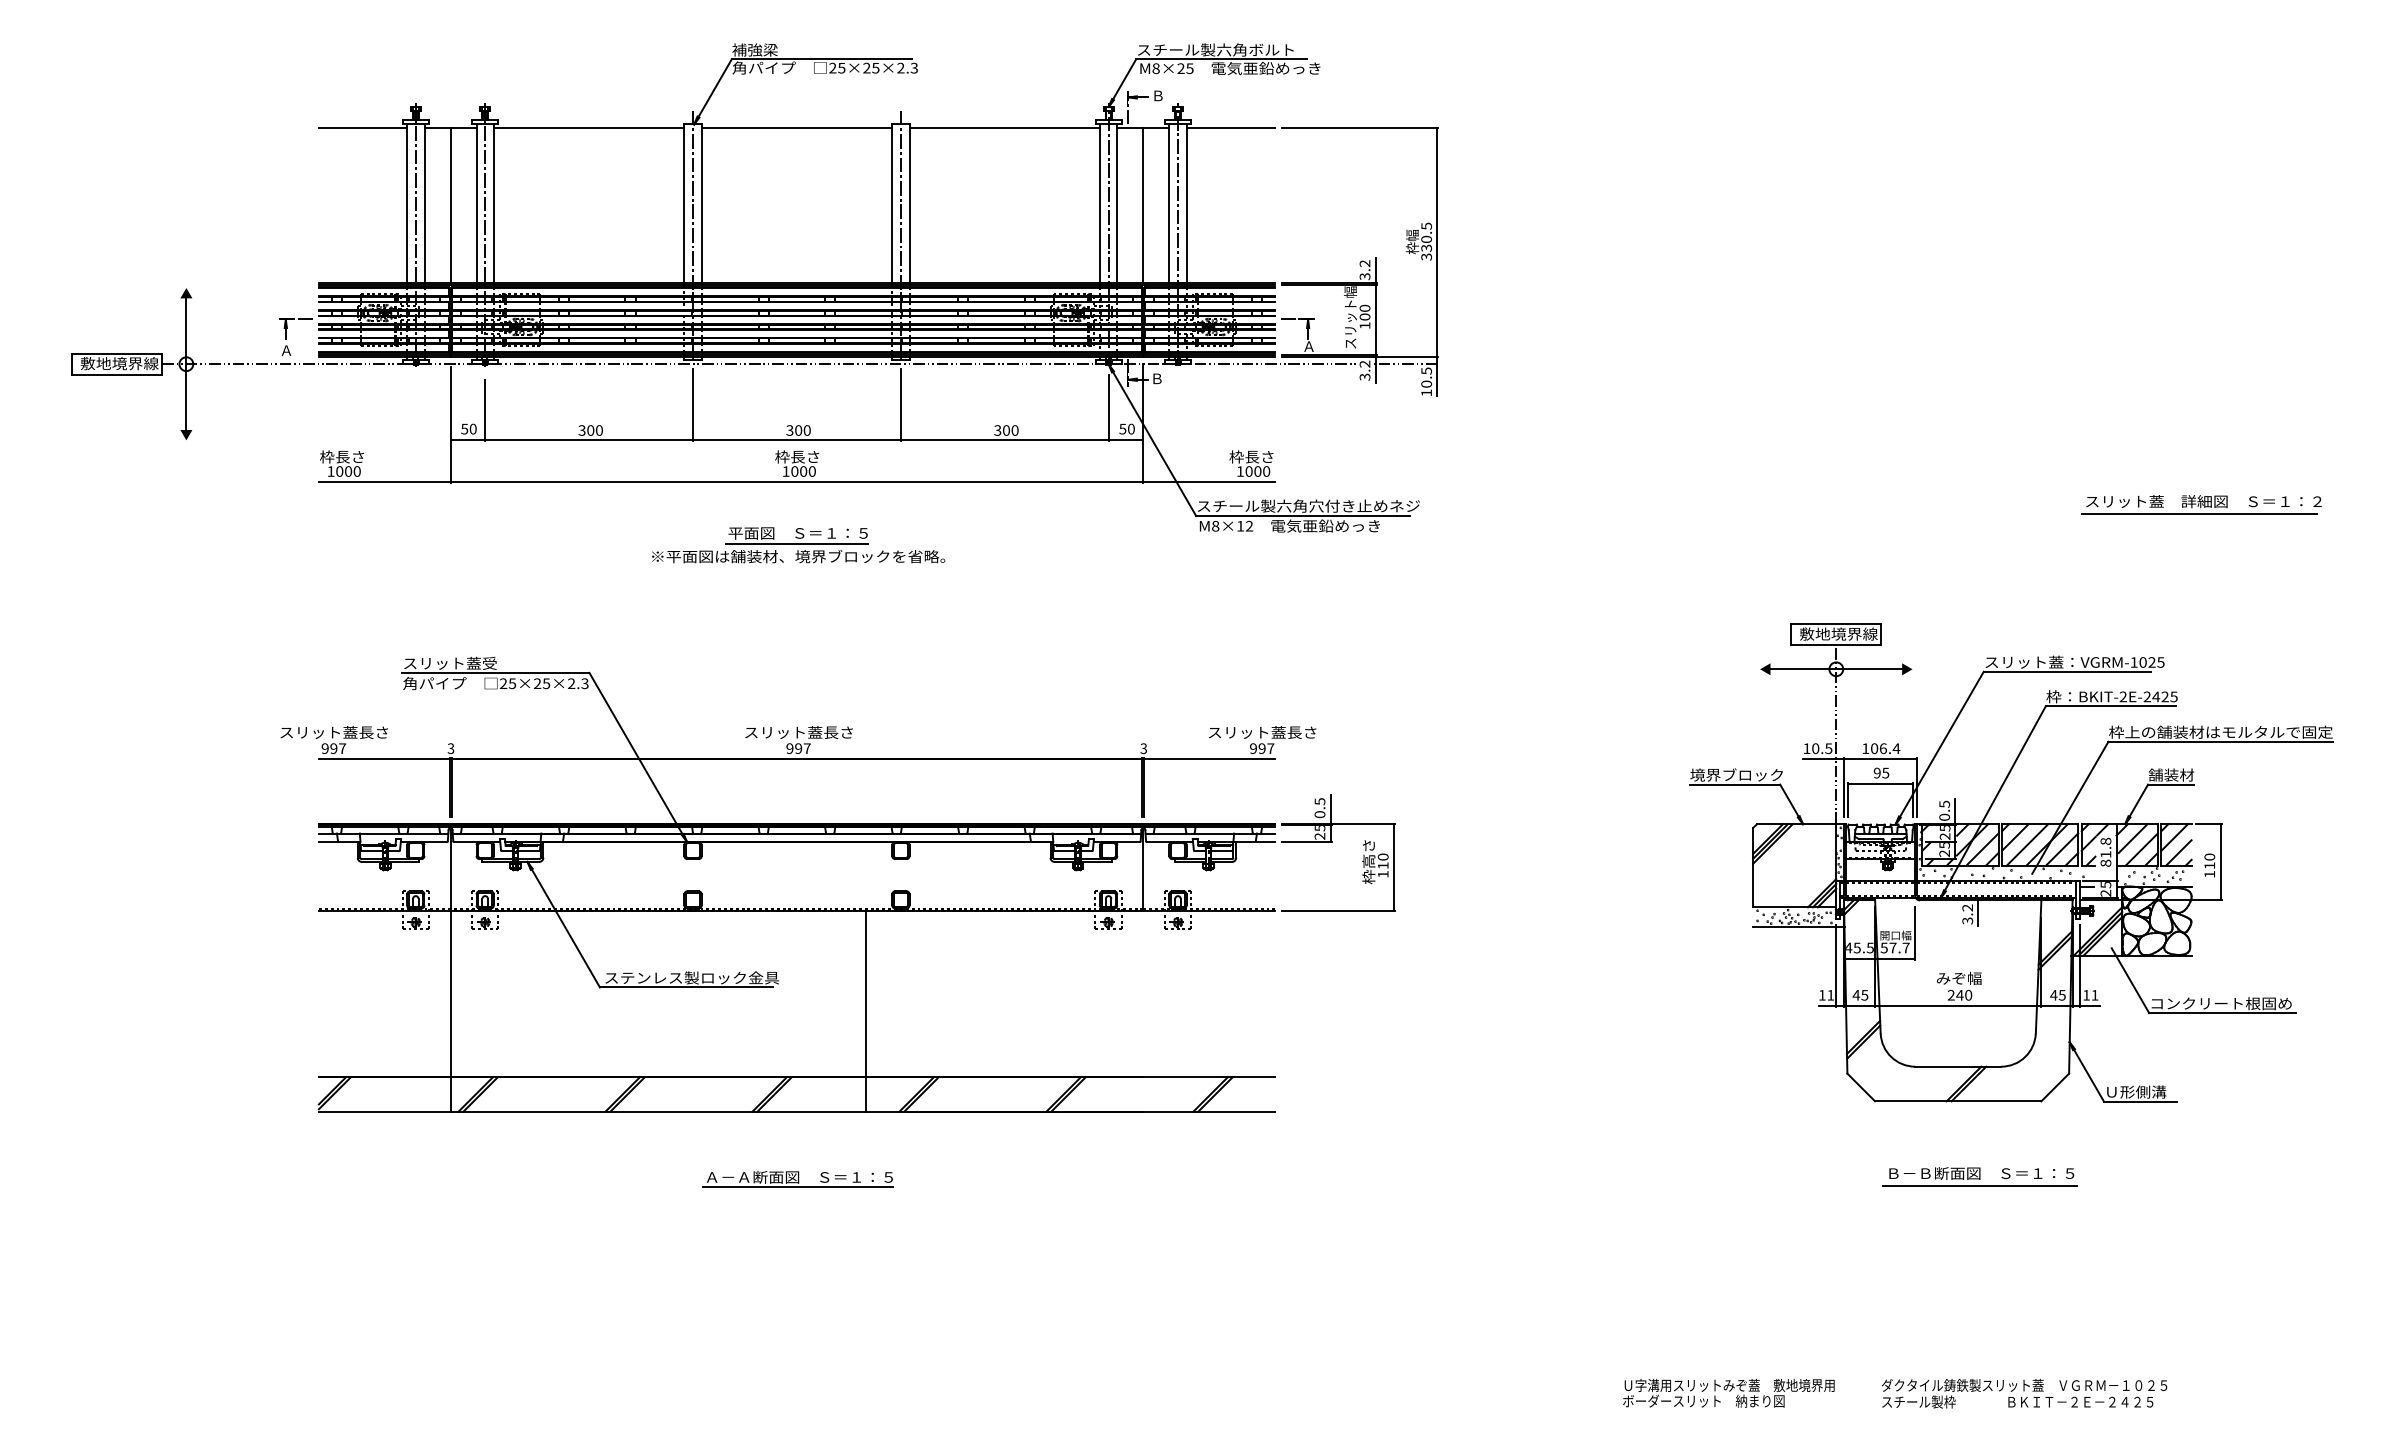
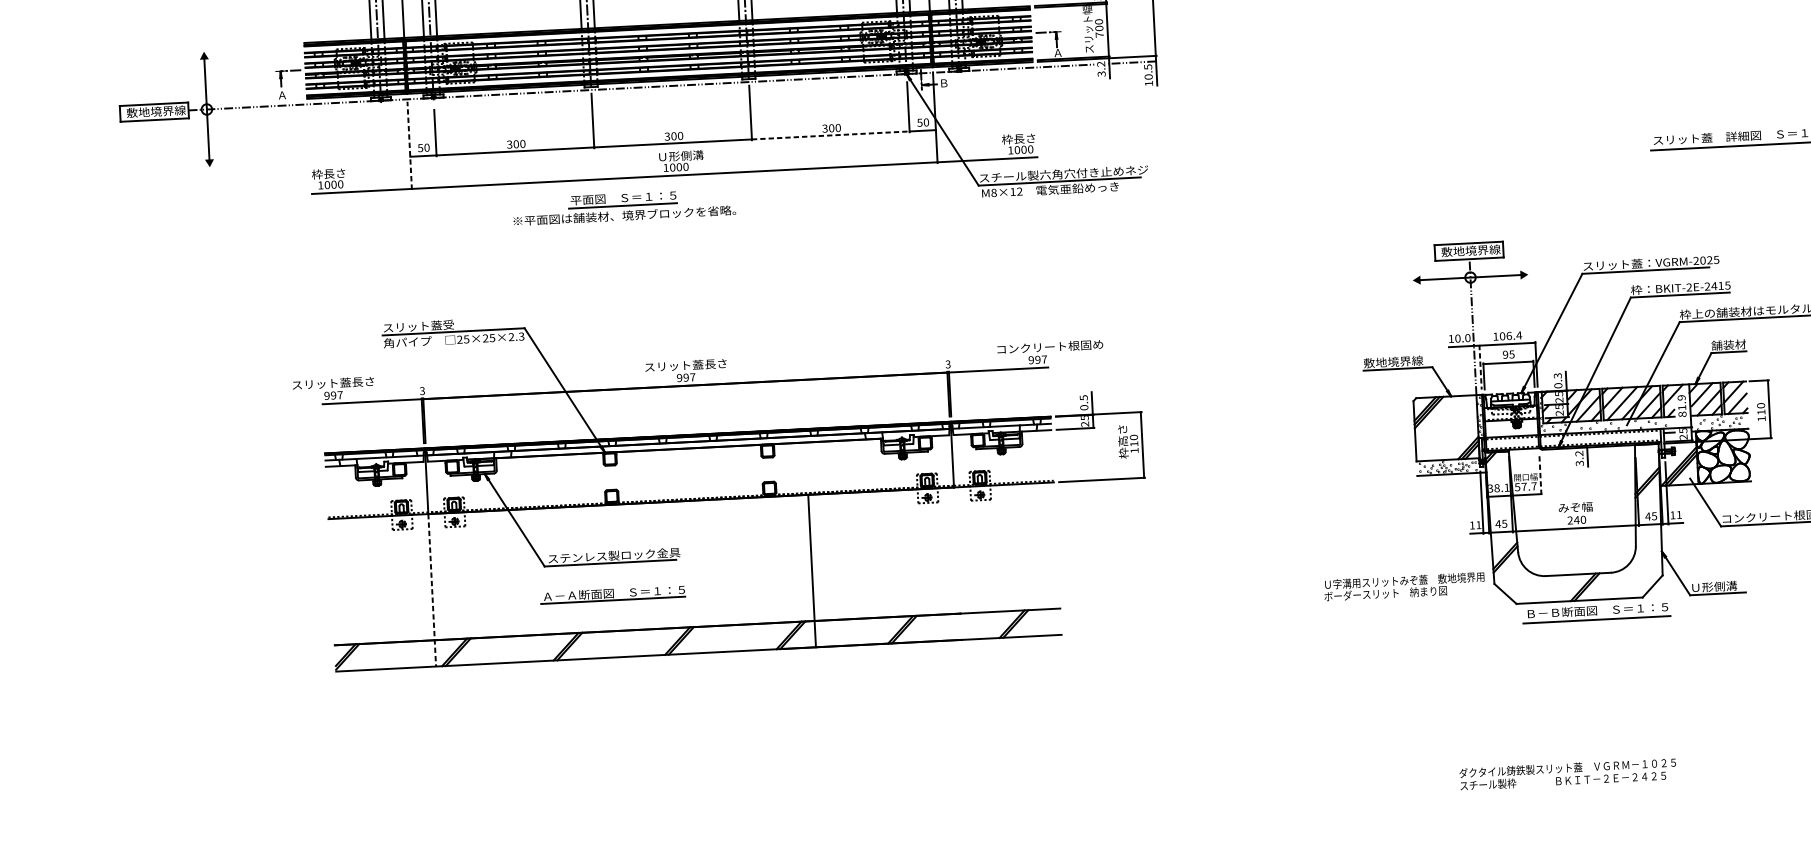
text: (1364, 325) -> (1099, 34), 100 -> 700
line: (450, 425) -> (409, 145), solid -> dashed
line: (1004, 439) -> (830, 135), solid -> dashed
text: (805, 456) -> (680, 155), 枠長さ -> Ｕ形側溝
part: (798, 545) -> (624, 207), moved
text: (2133, 662) -> (1695, 261), VGRM-1025 -> VGRM-2025
text: (2164, 696) -> (1720, 285), BKIT-2E-2425 -> BKIT-2E-2415
text: (1278, 732) -> (1049, 346), スリット蓋長さ -> コンクリート根固め
text: (1828, 748) -> (1467, 337), 10.5 -> 10.0
text: (1736, 774) -> (1398, 361), 境界ブロック -> 敷地境界線
line: (1843, 788) -> (1480, 367), solid -> dashed
text: (1944, 803) -> (1557, 375), 0.5 -> 0.3
text: (2105, 840) -> (1681, 397), 81.8 -> 81.9
line: (1915, 933) -> (1540, 475), solid -> dashed
text: (1859, 947) -> (1498, 487), 45.5 -> 38.1
line: (866, 1010) -> (812, 570), moved
line: (450, 1011) -> (432, 590), solid -> dashed
part: (1979, 1176) -> (1596, 612), moved
part: (797, 1178) -> (612, 594), moved
text: (1728, 1392) -> (1404, 586), moved
text: (2024, 1393) -> (1568, 774), moved

